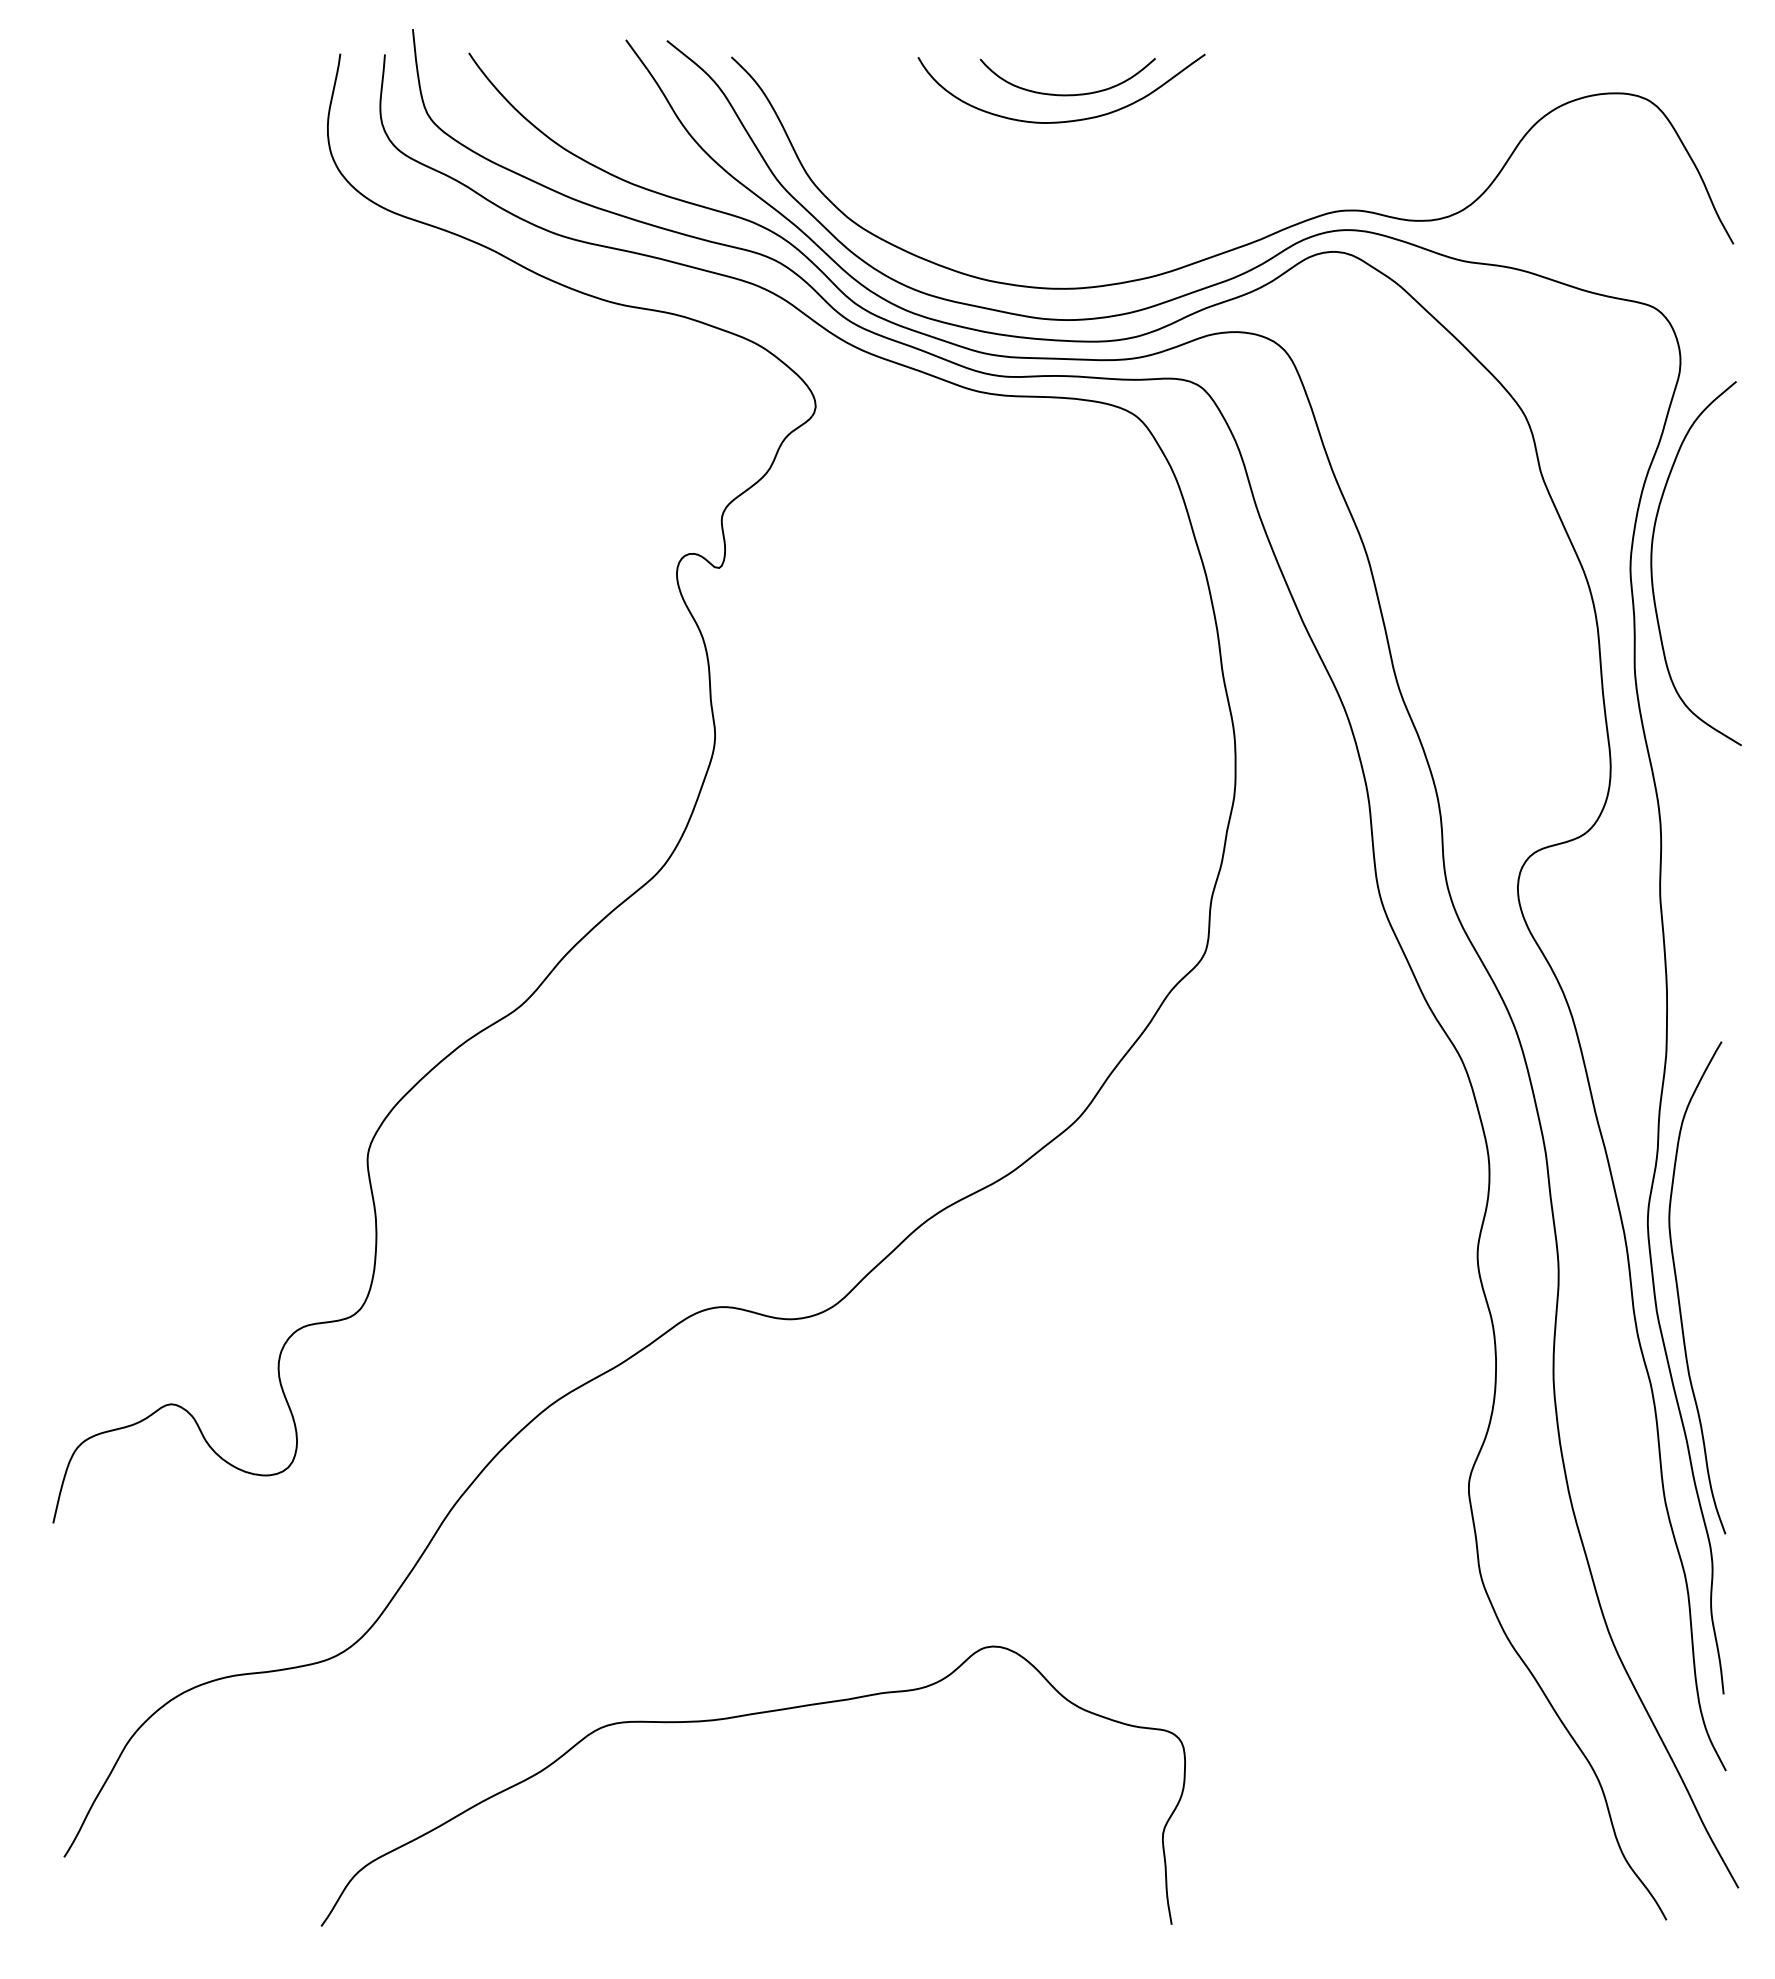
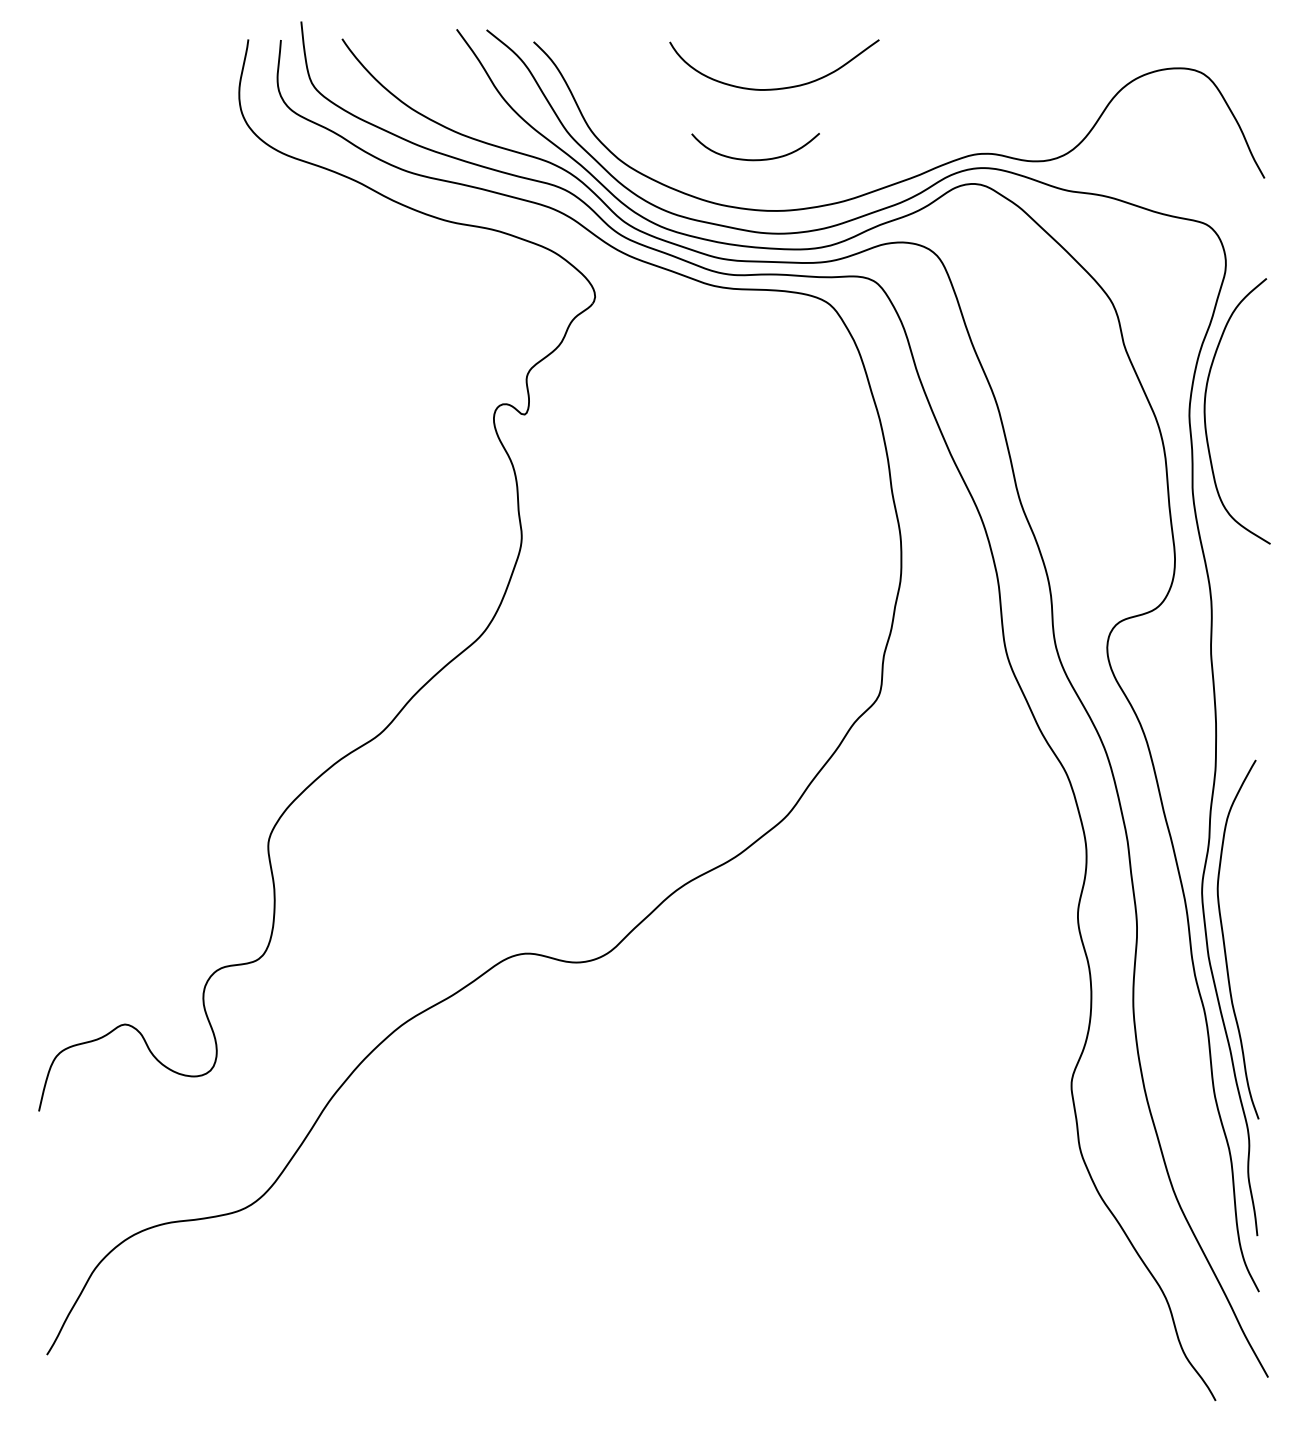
curve: (1067, 94) -> (755, 159), moved
curve: (739, 1717) -> (539, 1253), removed

